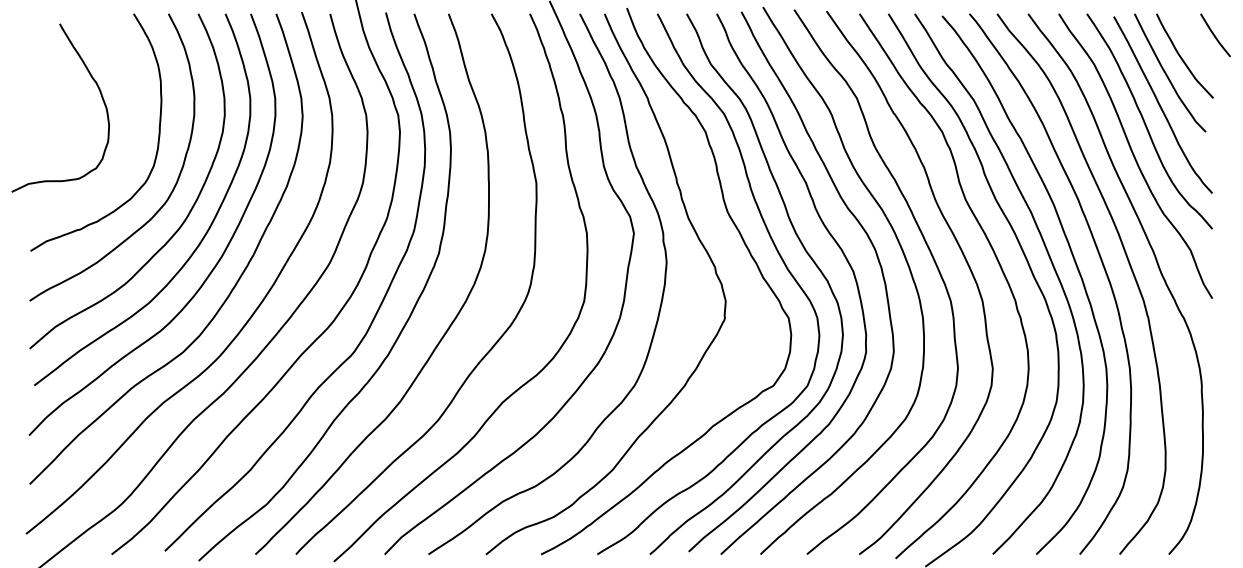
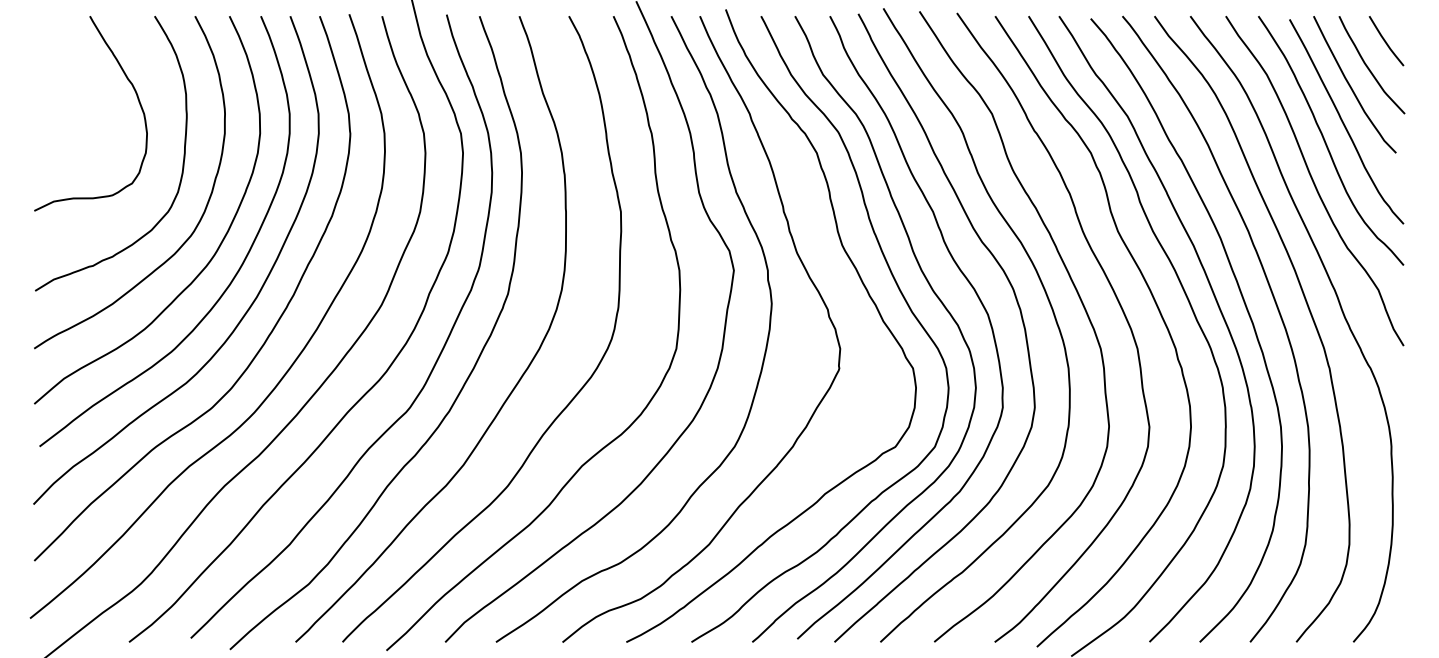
curve: (1215, 35) -> (1386, 41), moved
curve: (100, 95) -> (137, 99), moved

